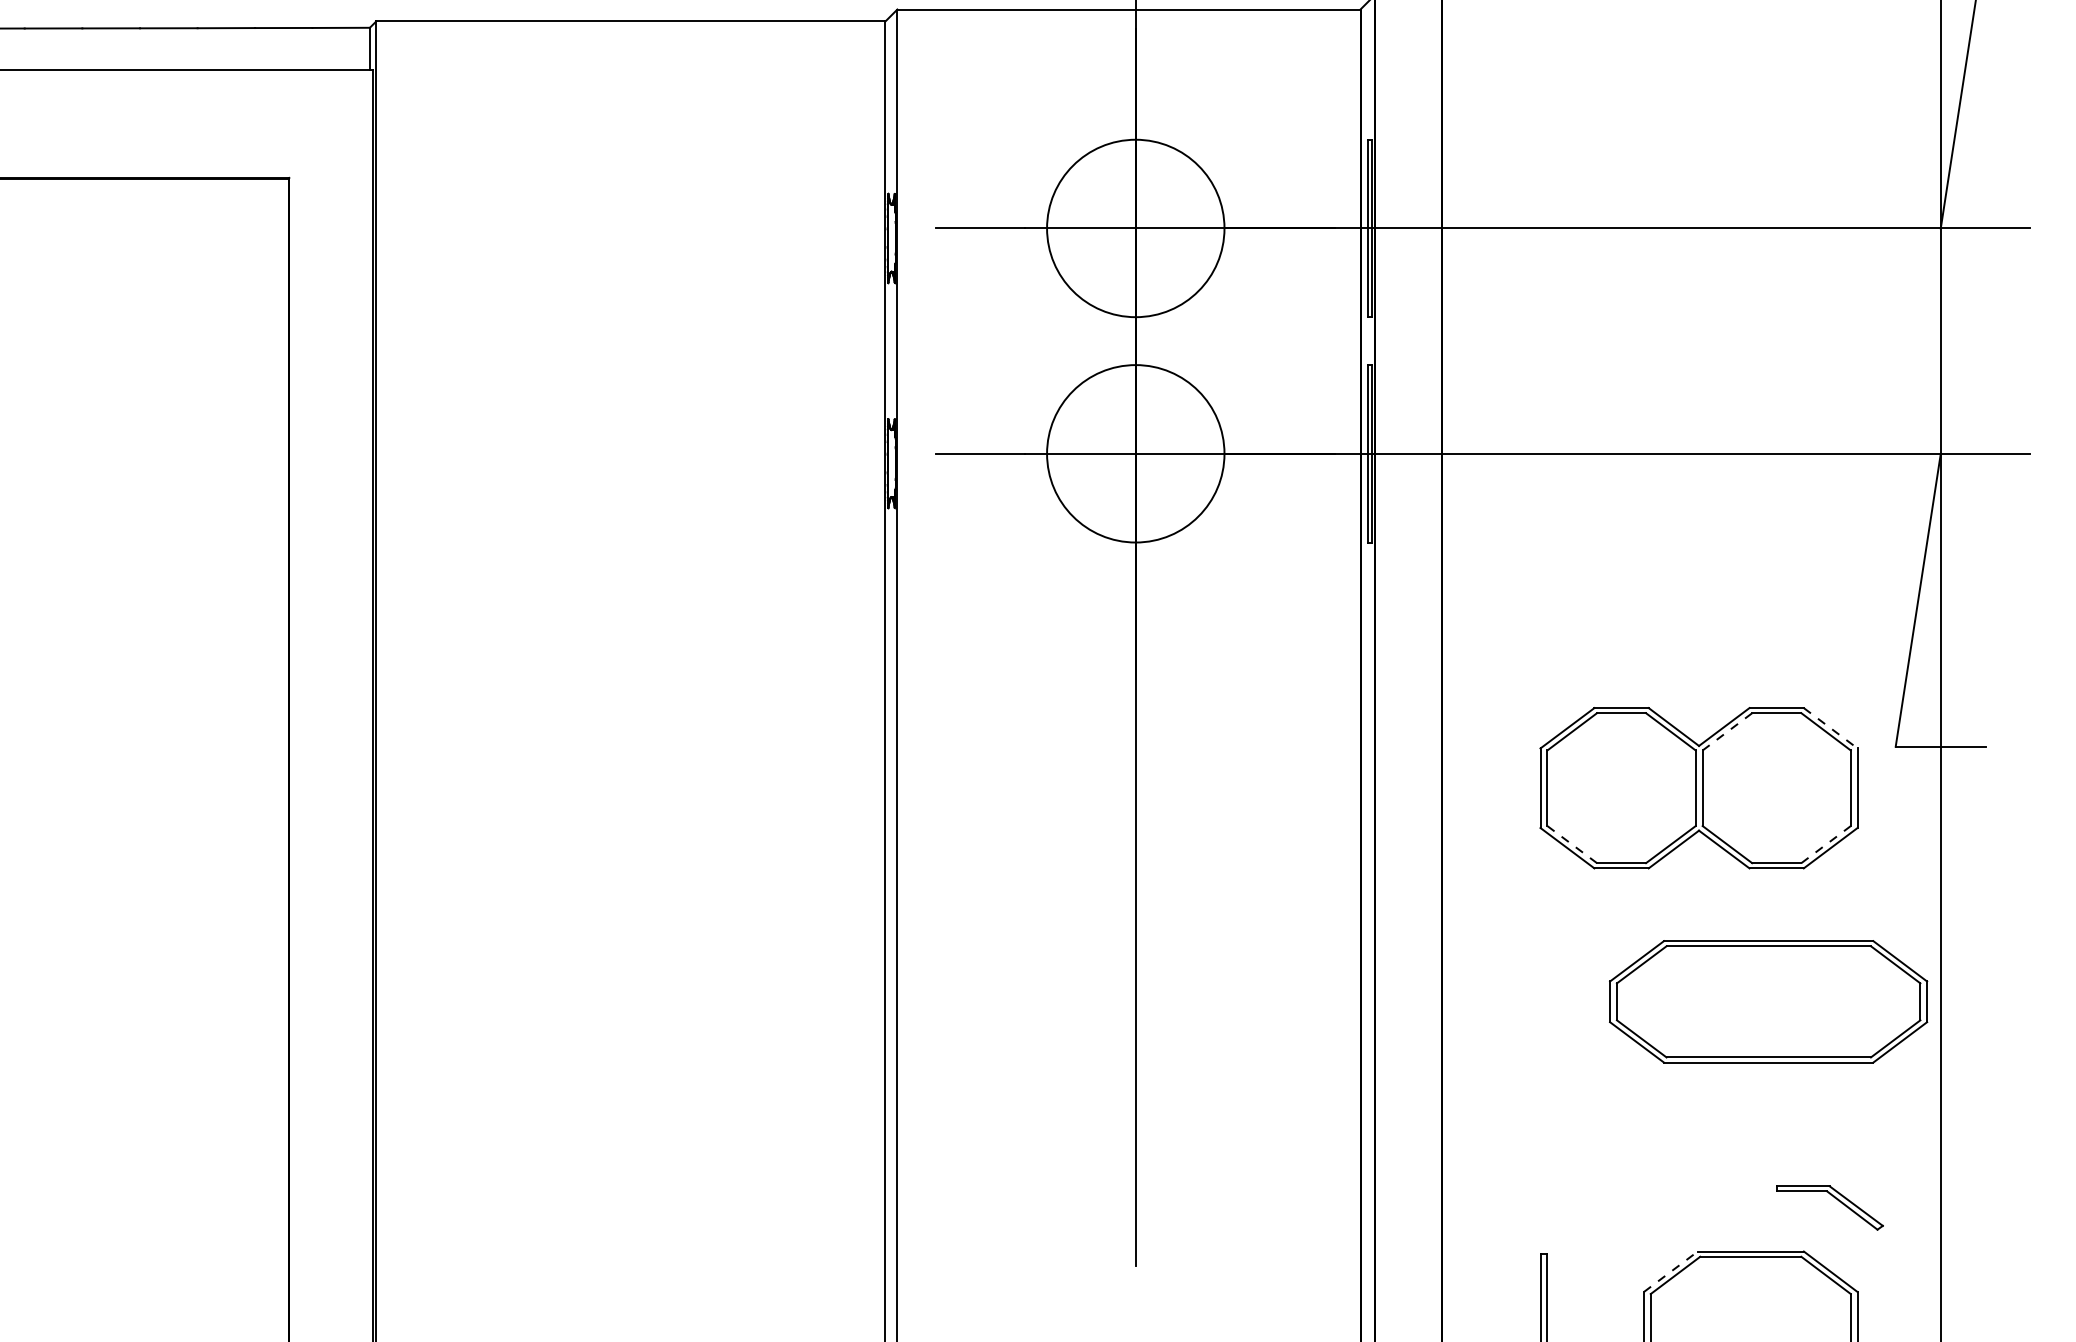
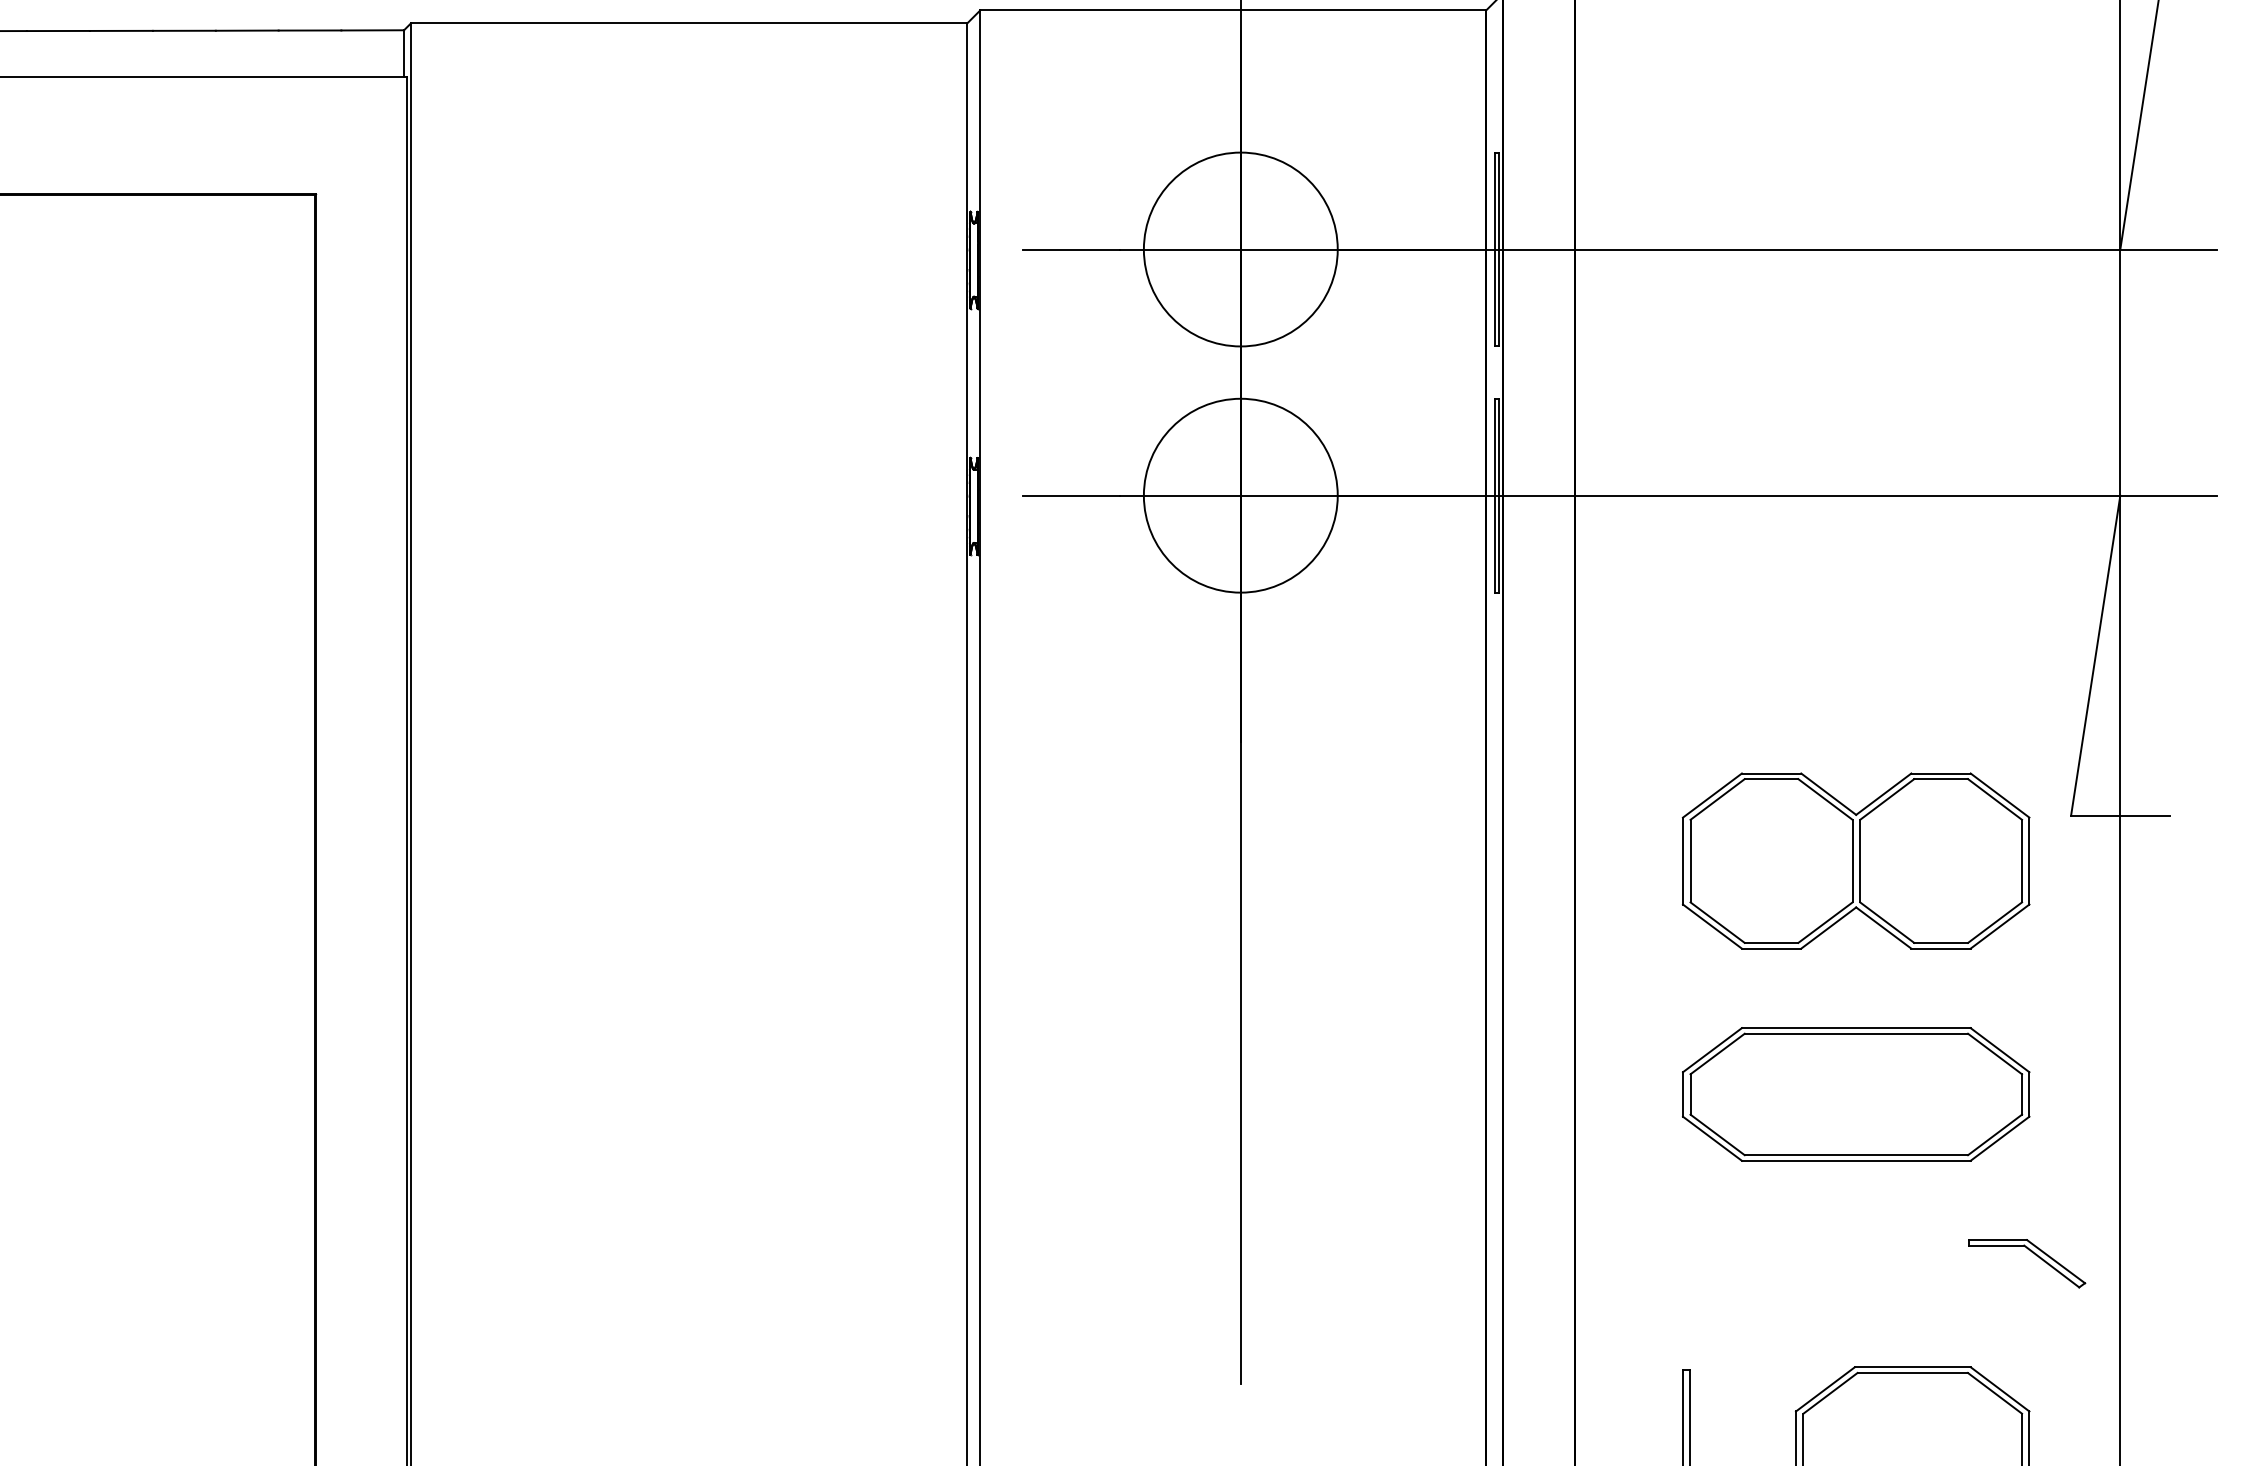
line: (1831, 728) -> (2000, 795), dashed -> solid
line: (1727, 731) -> (1887, 799), dashed -> solid
line: (1572, 844) -> (1717, 922), dashed -> solid
line: (1826, 844) -> (1995, 922), dashed -> solid
part: (1768, 1001) -> (1856, 1094), moved
part: (1834, 1198) -> (2032, 1253), moved
line: (1670, 1271) -> (1825, 1389), dashed -> solid

